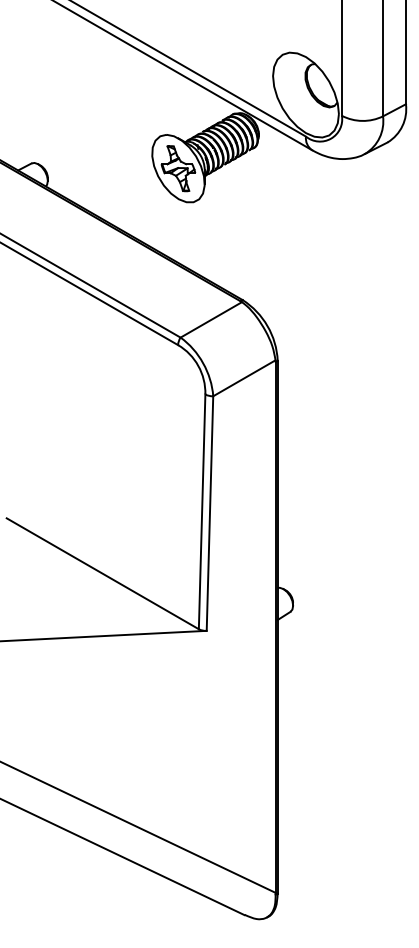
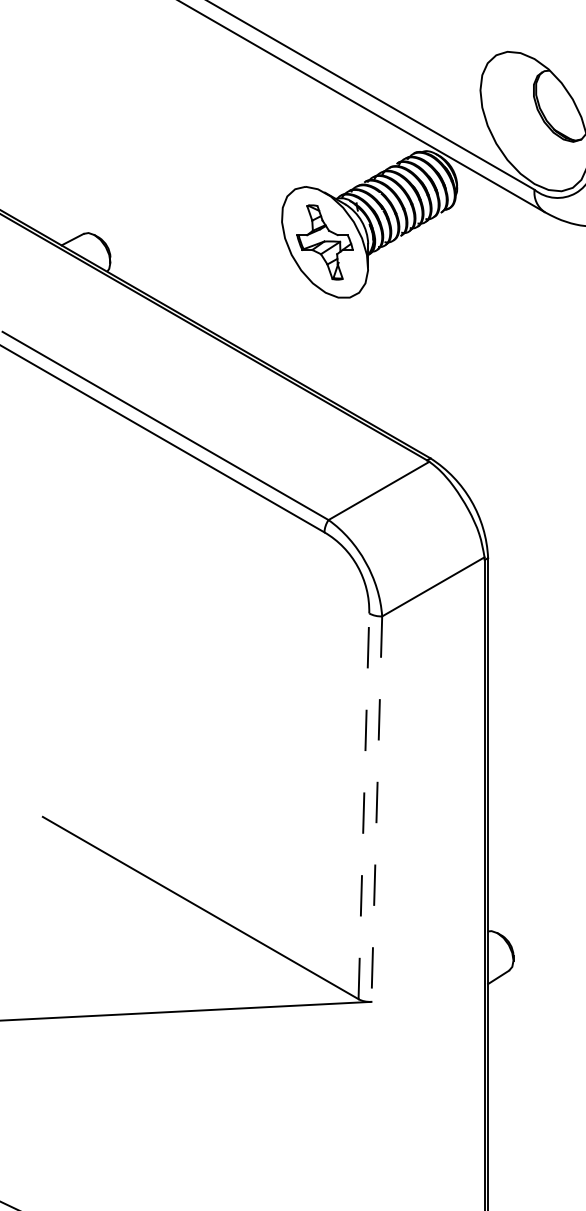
line: (202, 511) -> (364, 805), solid -> dashed
line: (209, 514) -> (376, 810), solid -> dashed

